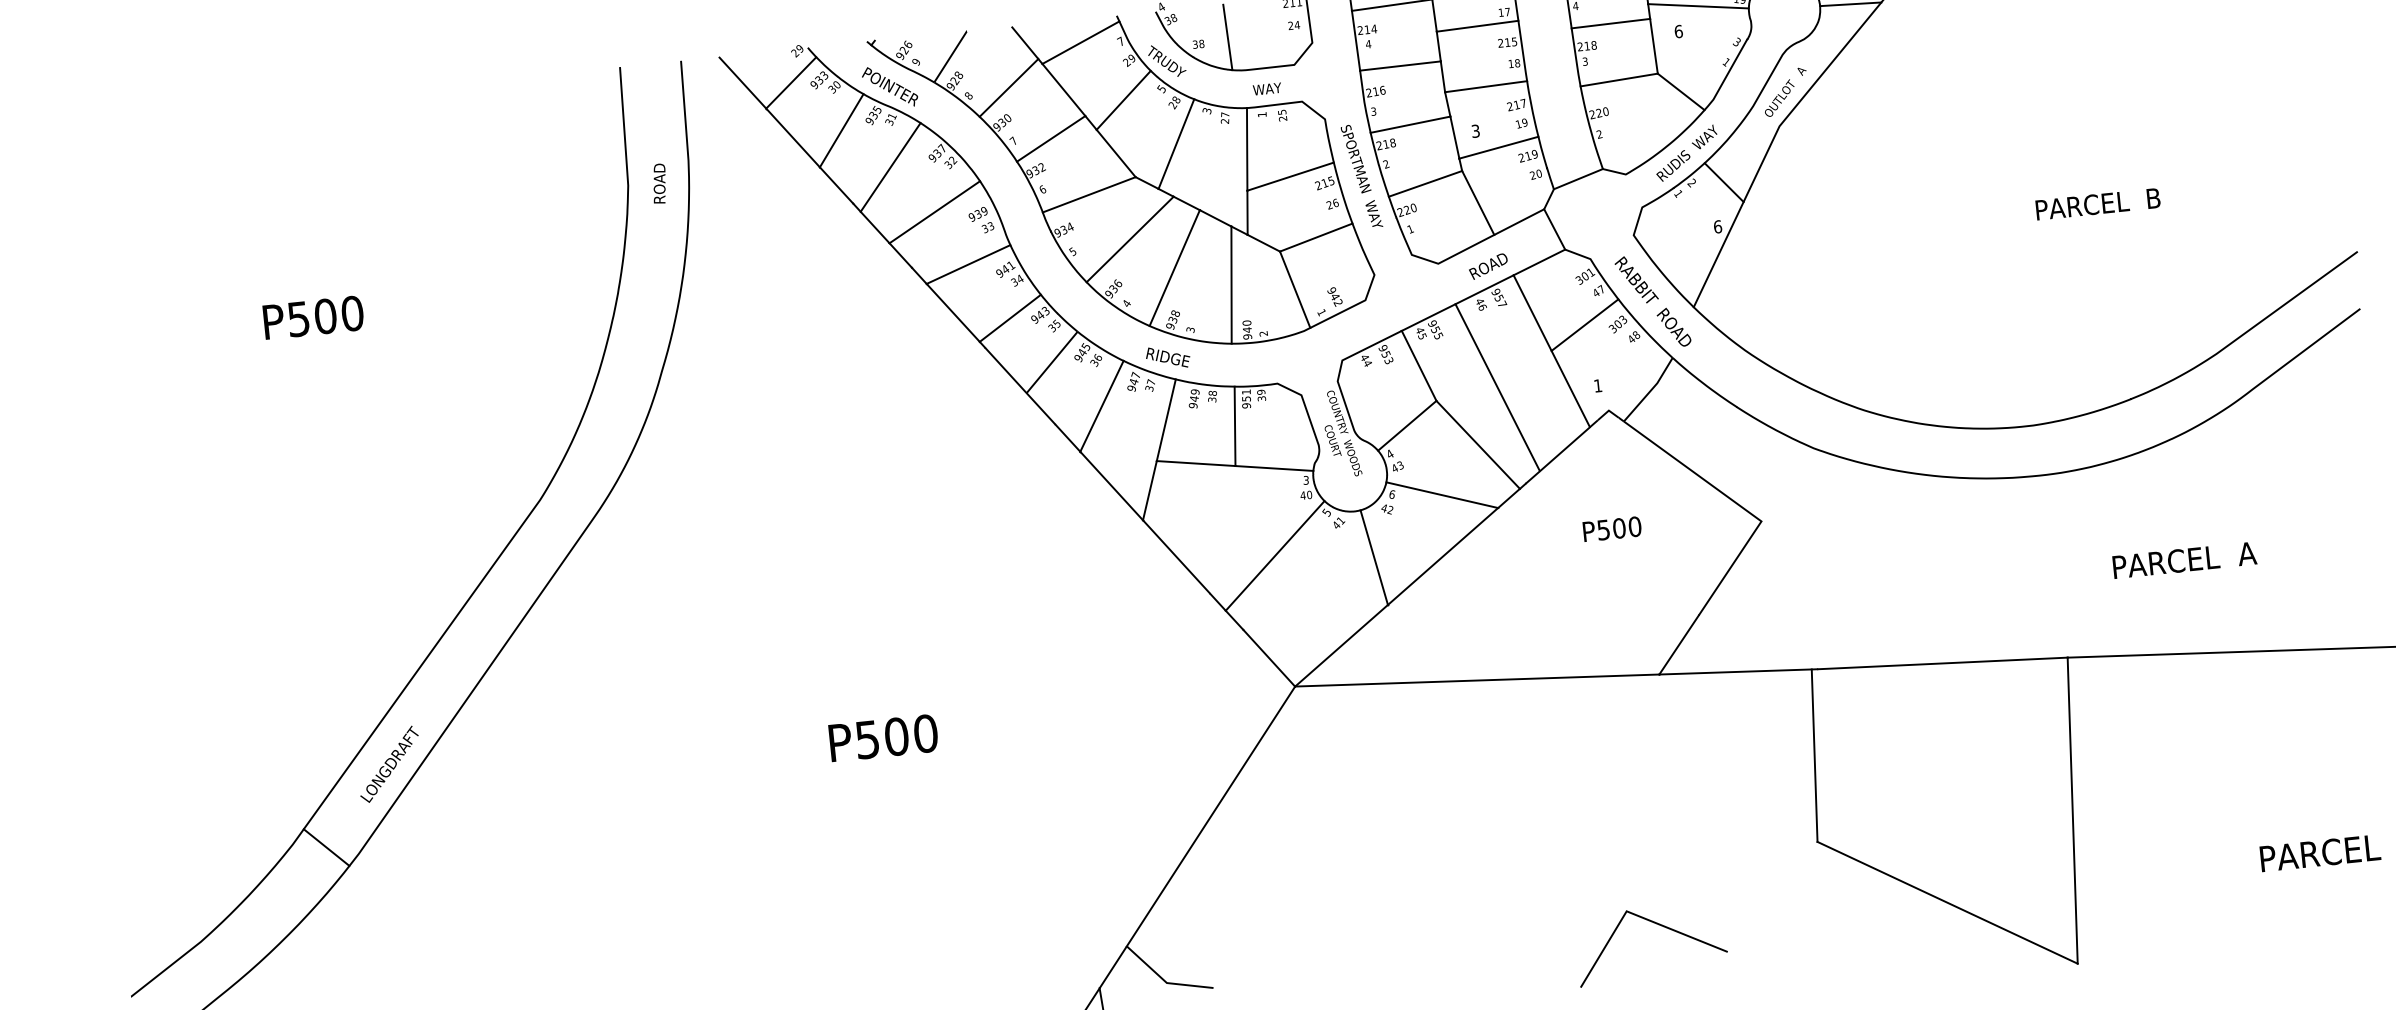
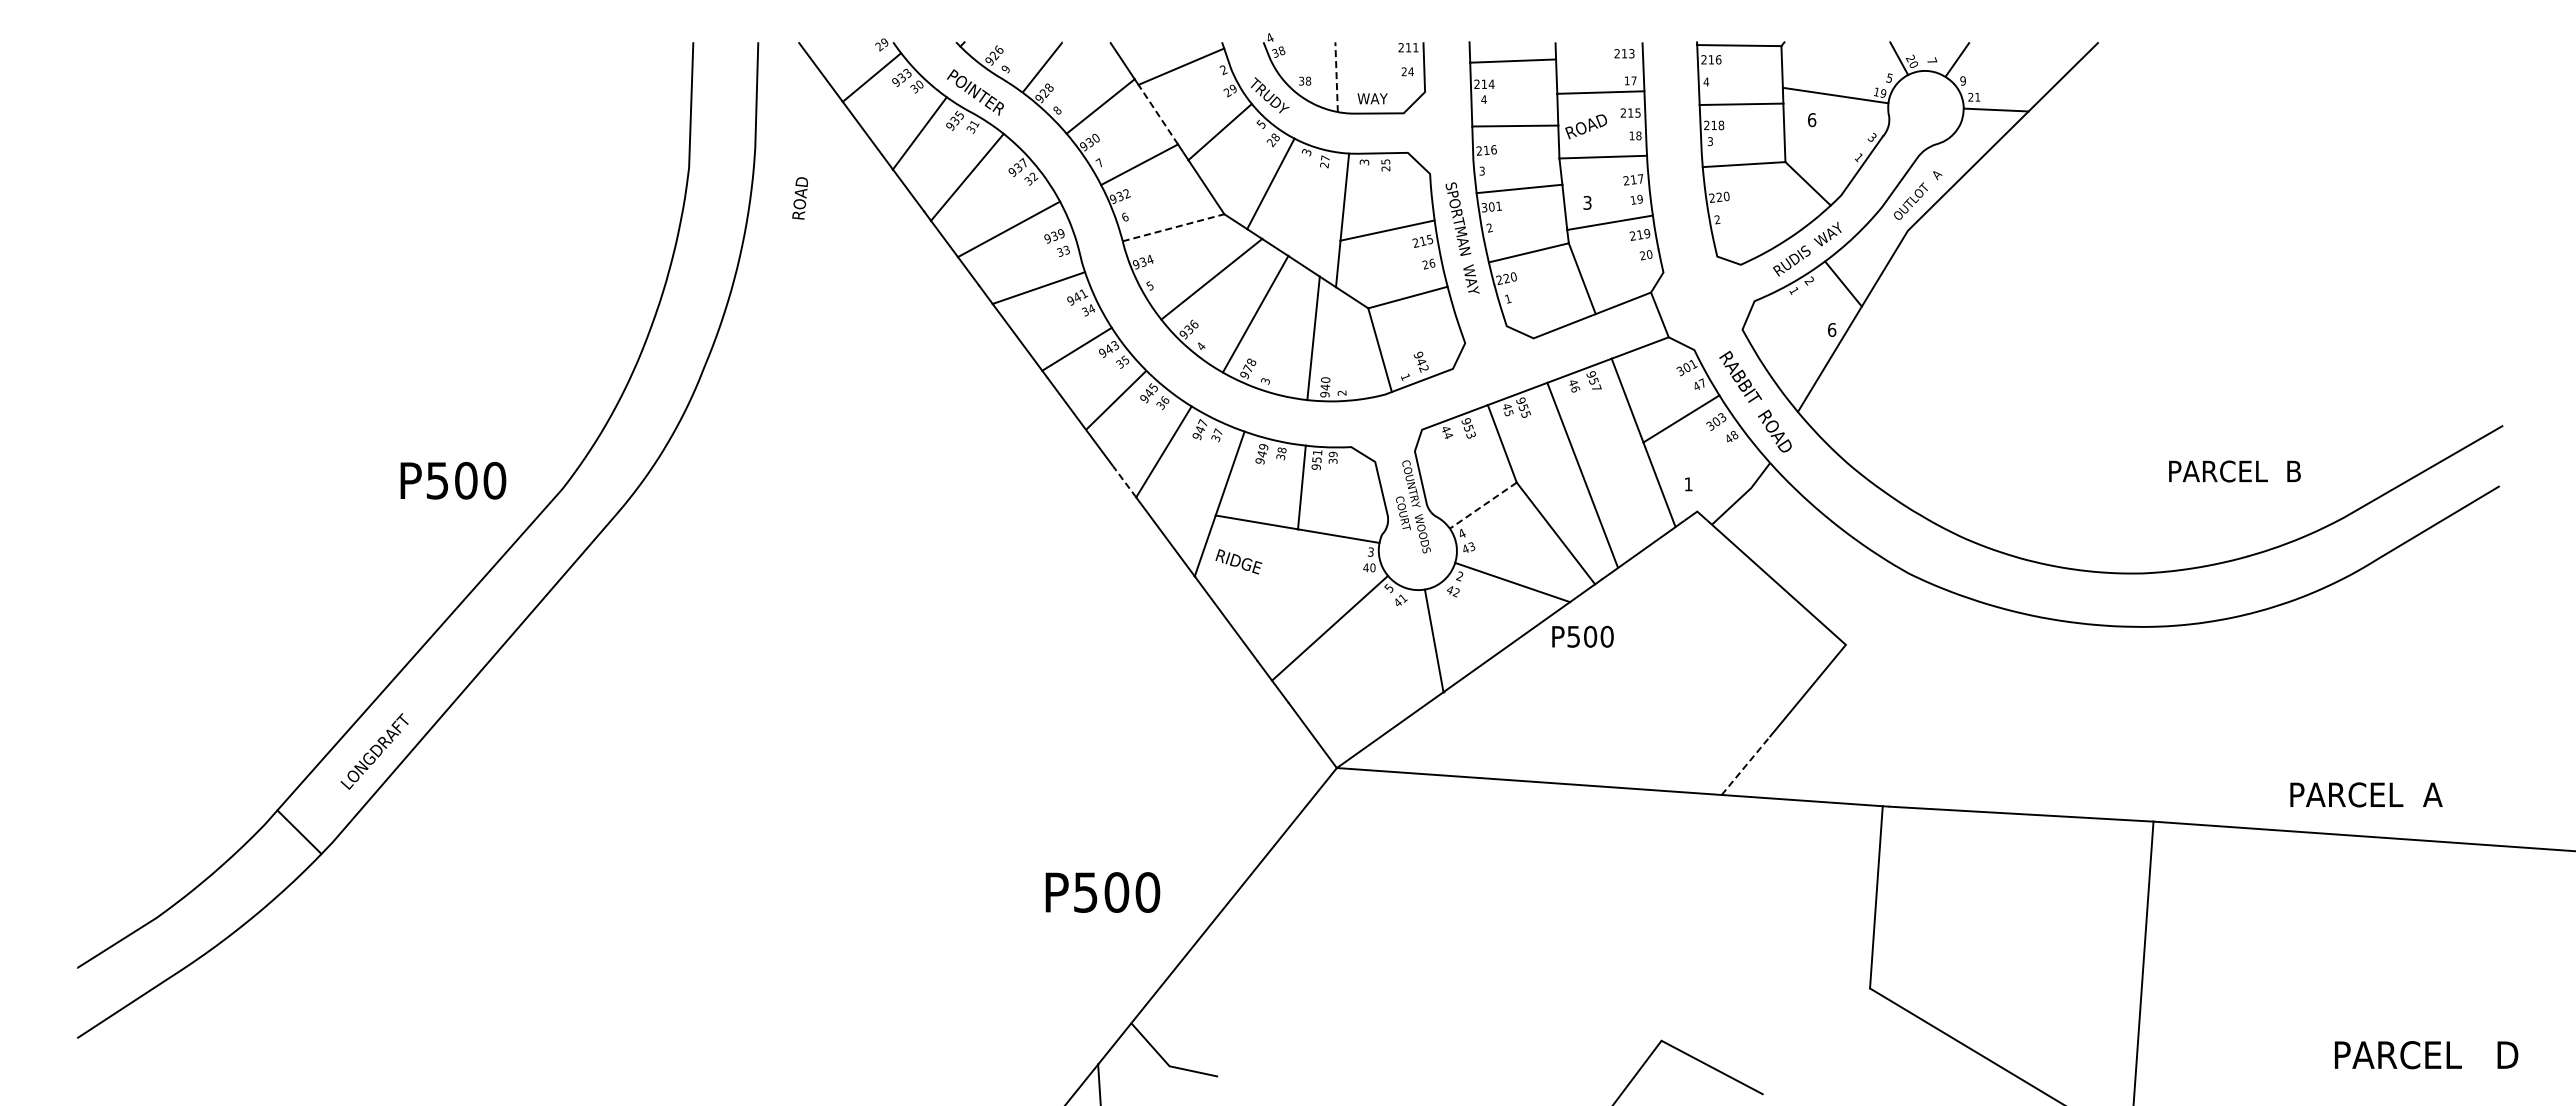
line: (1227, 37) -> (1336, 77), solid -> dashed
text: (1120, 41) -> (1223, 69), 7 -> 2
text: (1267, 88) -> (1372, 98), moved
line: (1064, 89) -> (1158, 114), solid -> dashed
text: (1262, 114) -> (1364, 162), 1 -> 3
text: (1385, 143) -> (1491, 206), 218 -> 301
line: (1578, 179) -> (1690, 264), removed
text: (658, 183) -> (799, 198), moved
line: (1089, 194) -> (1173, 227), solid -> dashed
text: (2097, 204) -> (2234, 471), moved
text: (1487, 266) -> (1585, 126), moved
text: (313, 317) -> (453, 480), moved
text: (1172, 319) -> (1247, 368), 938 -> 978
text: (1167, 357) -> (1238, 561), moved
line: (1407, 425) -> (1483, 505), solid -> dashed
line: (1067, 437) -> (1124, 481), solid -> dashed
text: (1391, 494) -> (1459, 576), 6 -> 2
text: (1611, 528) -> (1582, 636), moved
text: (2184, 559) -> (2366, 794), moved
line: (1678, 645) -> (1745, 766), solid -> dashed
text: (883, 738) -> (1102, 892), moved

